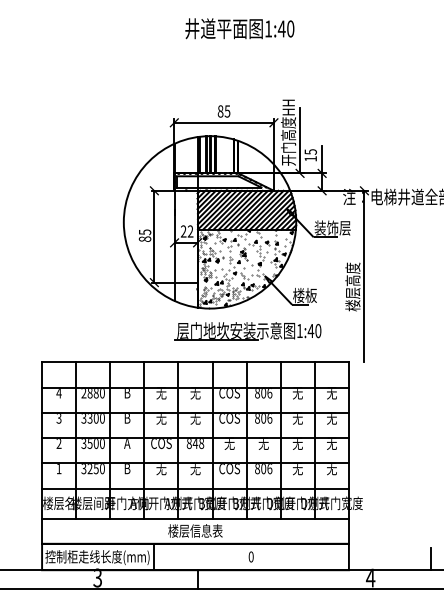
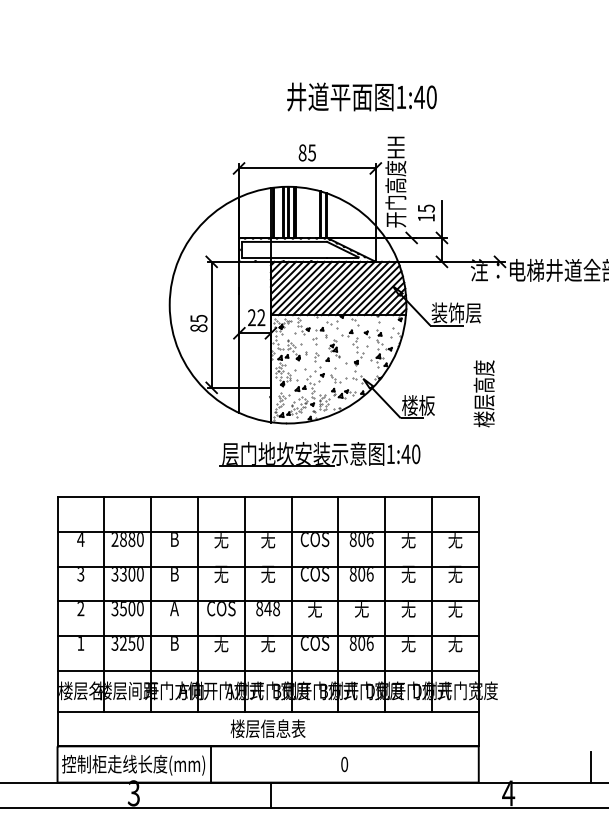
text: (239, 28) -> (361, 96), moved
line: (300, 140) -> (412, 192), removed
line: (364, 276) -> (500, 379), removed
part: (247, 331) -> (318, 454), moved

